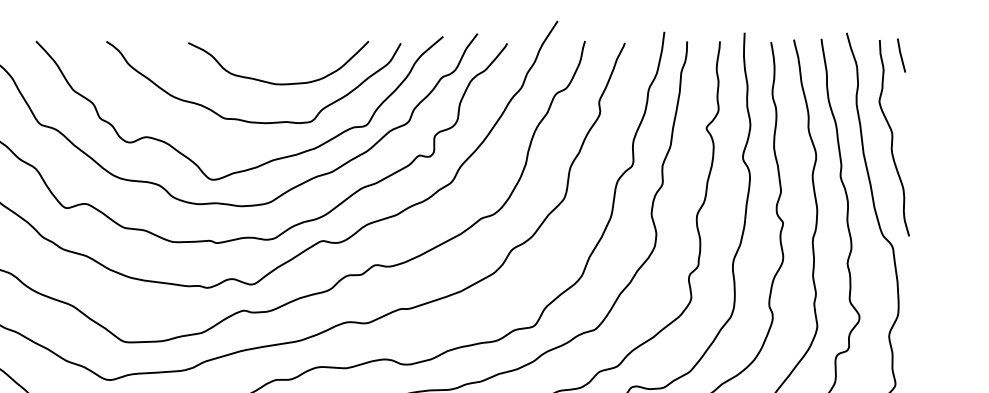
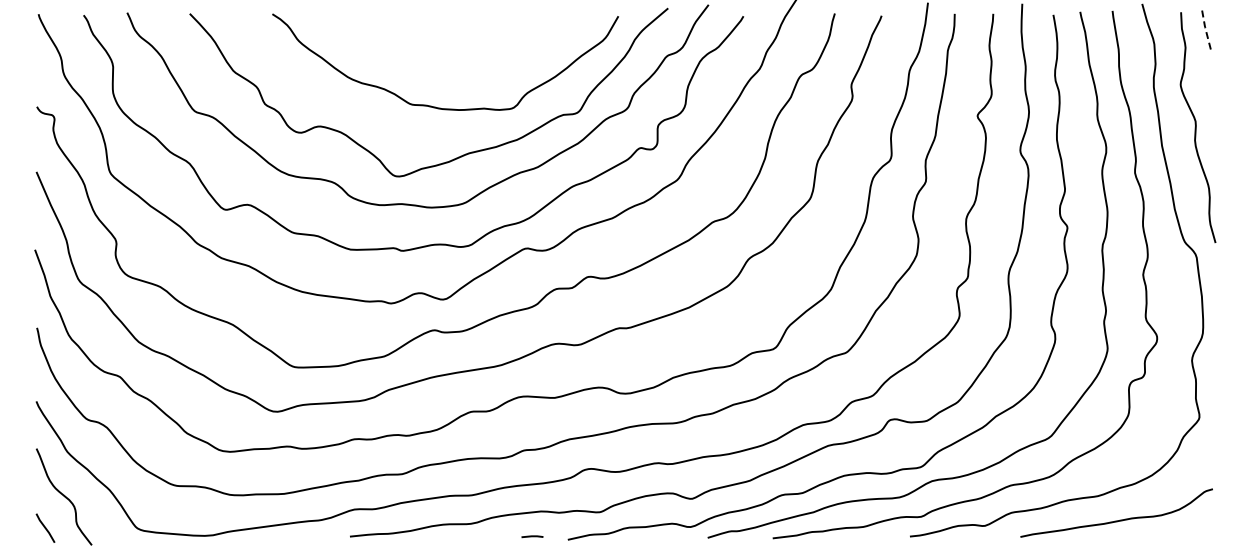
line: (901, 55) -> (1206, 30), solid -> dashed
curve: (273, 82) -> (468, 62), removed

